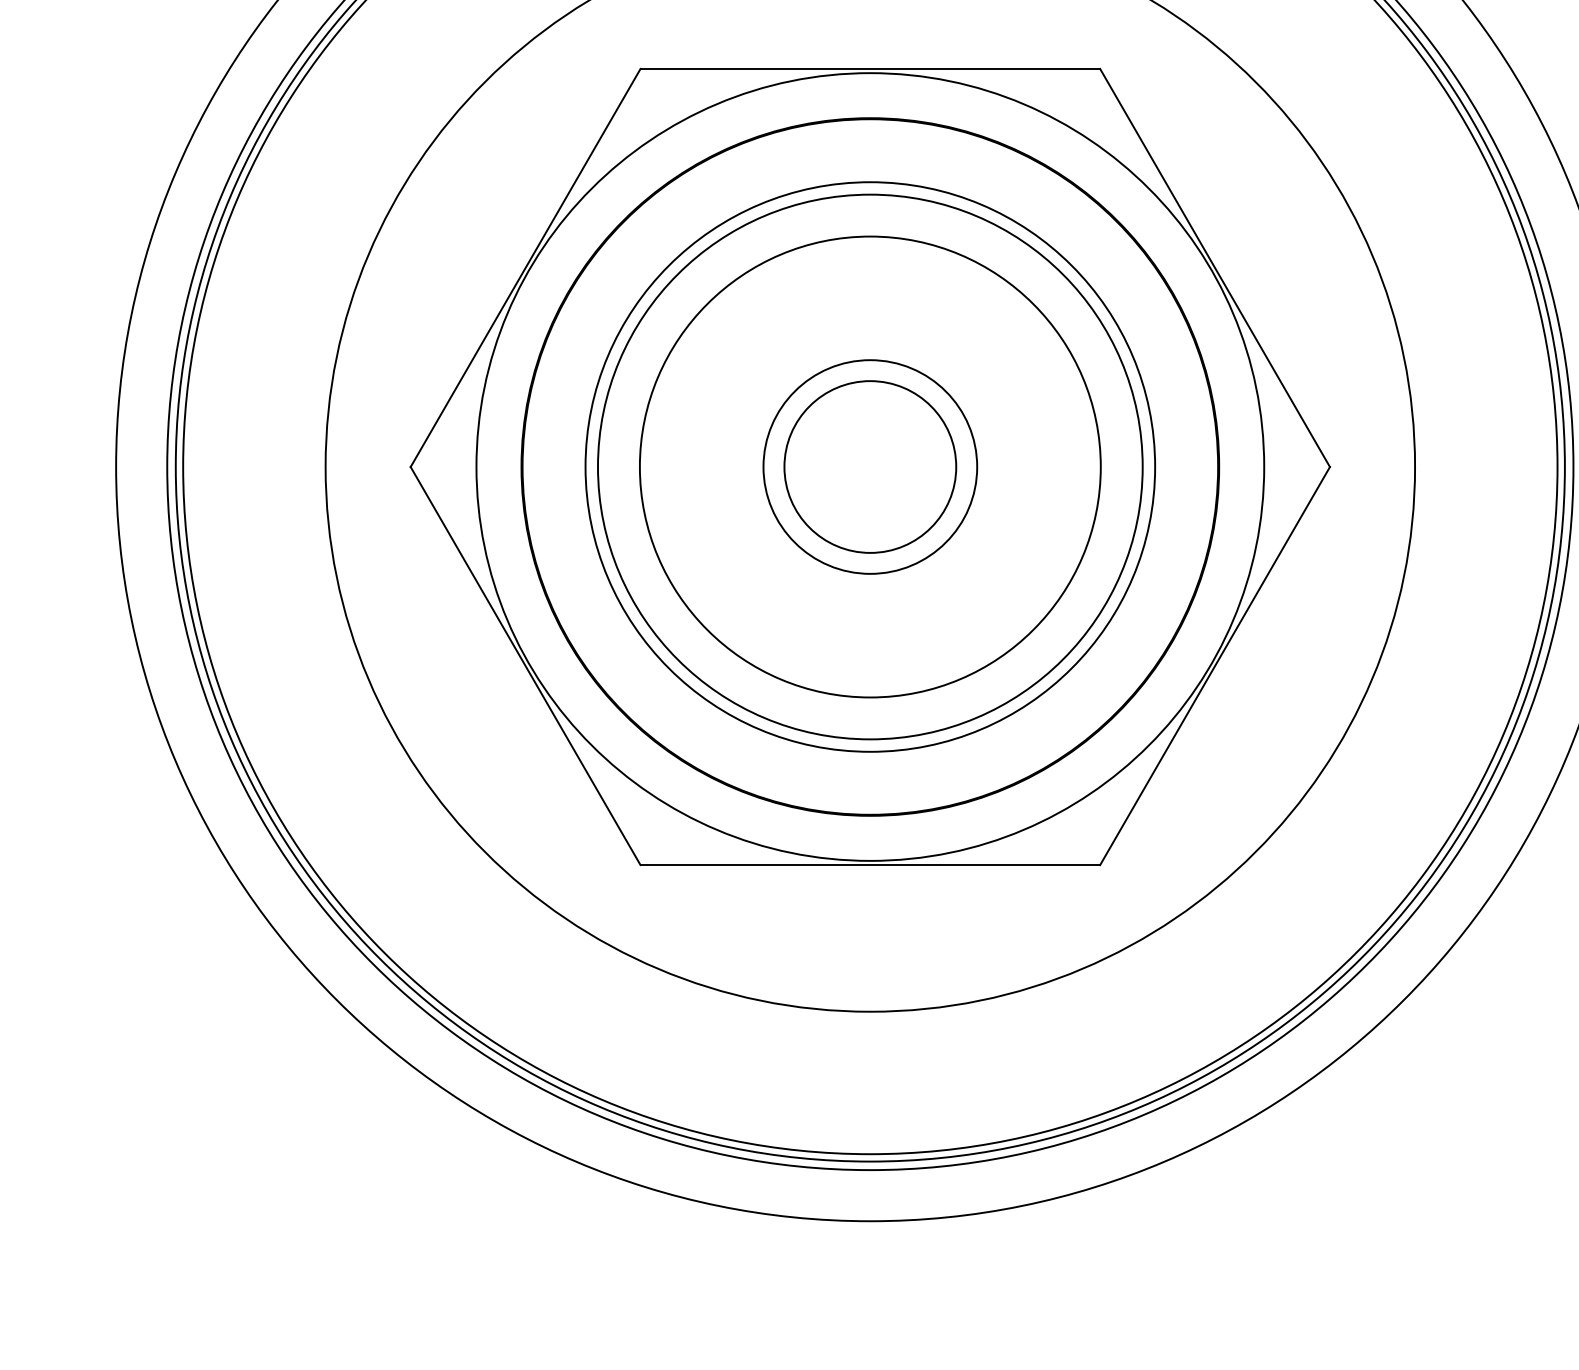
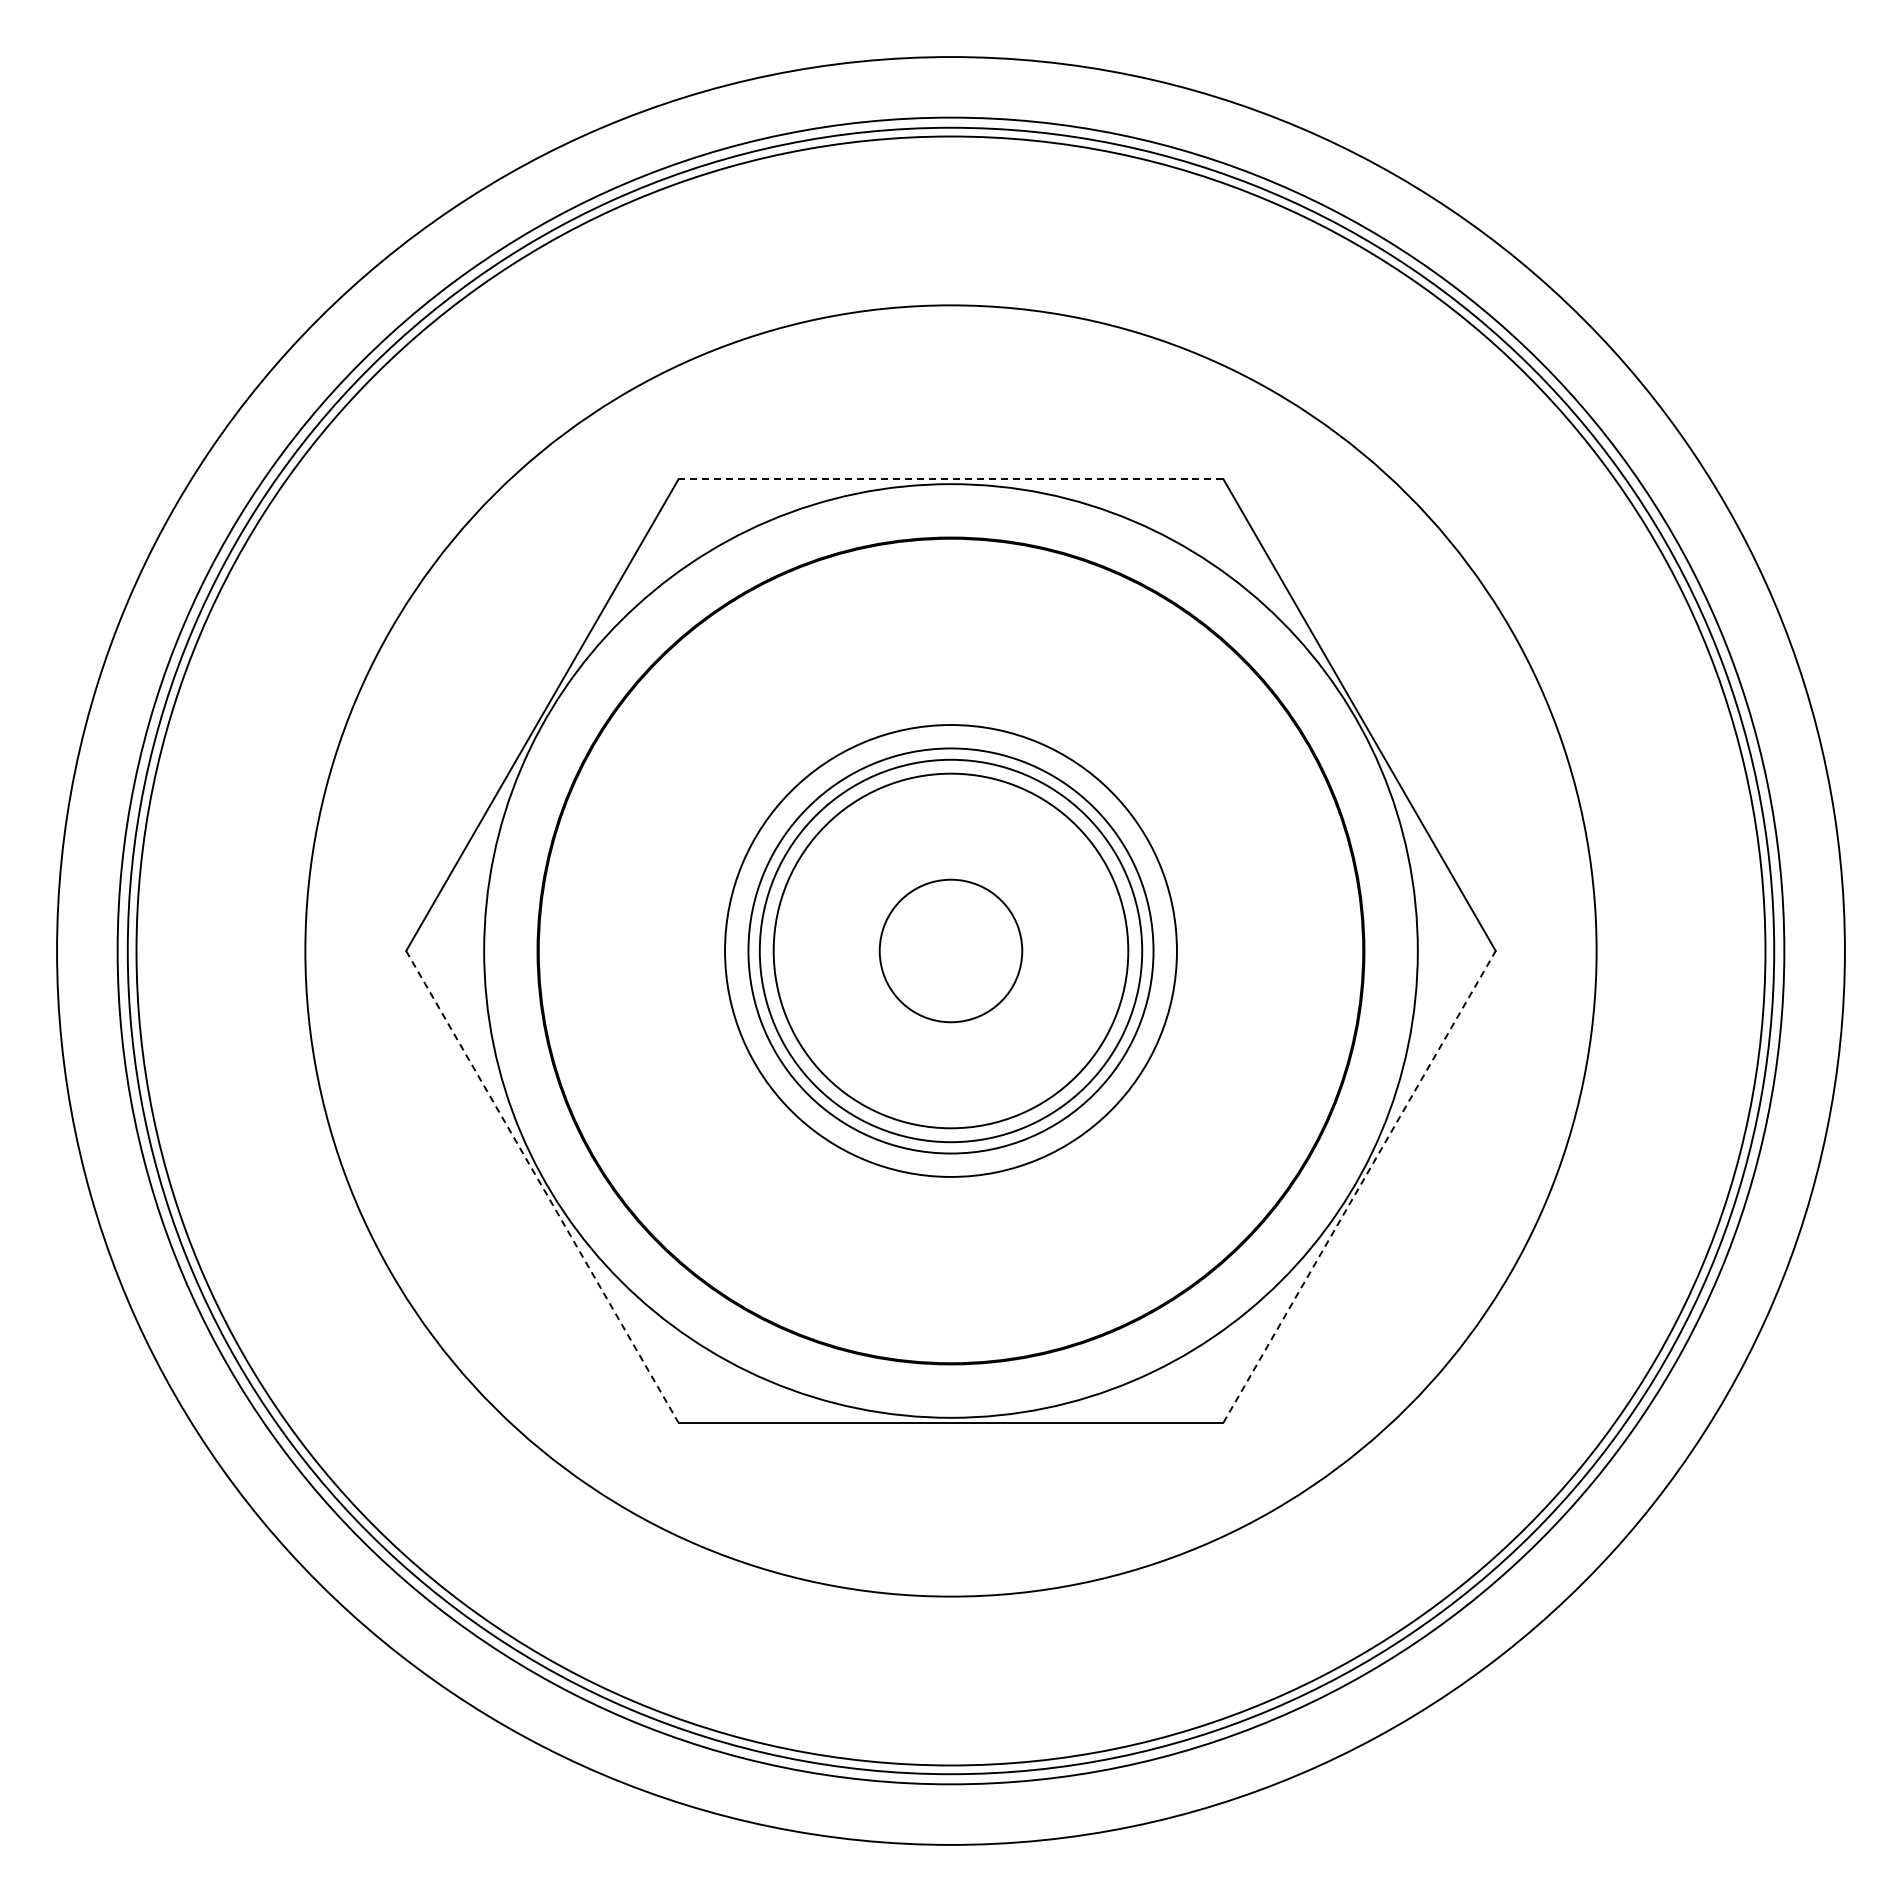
line: (869, 69) -> (950, 479), solid -> dashed
circle: (869, 466) -> (950, 950), size x0.6
circle: (869, 466) -> (950, 950), size x0.7
circle: (869, 466) -> (950, 950), size x0.7
circle: (869, 466) -> (950, 950), size x0.7
circle: (869, 466) -> (950, 950), size x1.4
line: (1215, 665) -> (1359, 1186), solid -> dashed
line: (525, 666) -> (542, 1187), solid -> dashed

